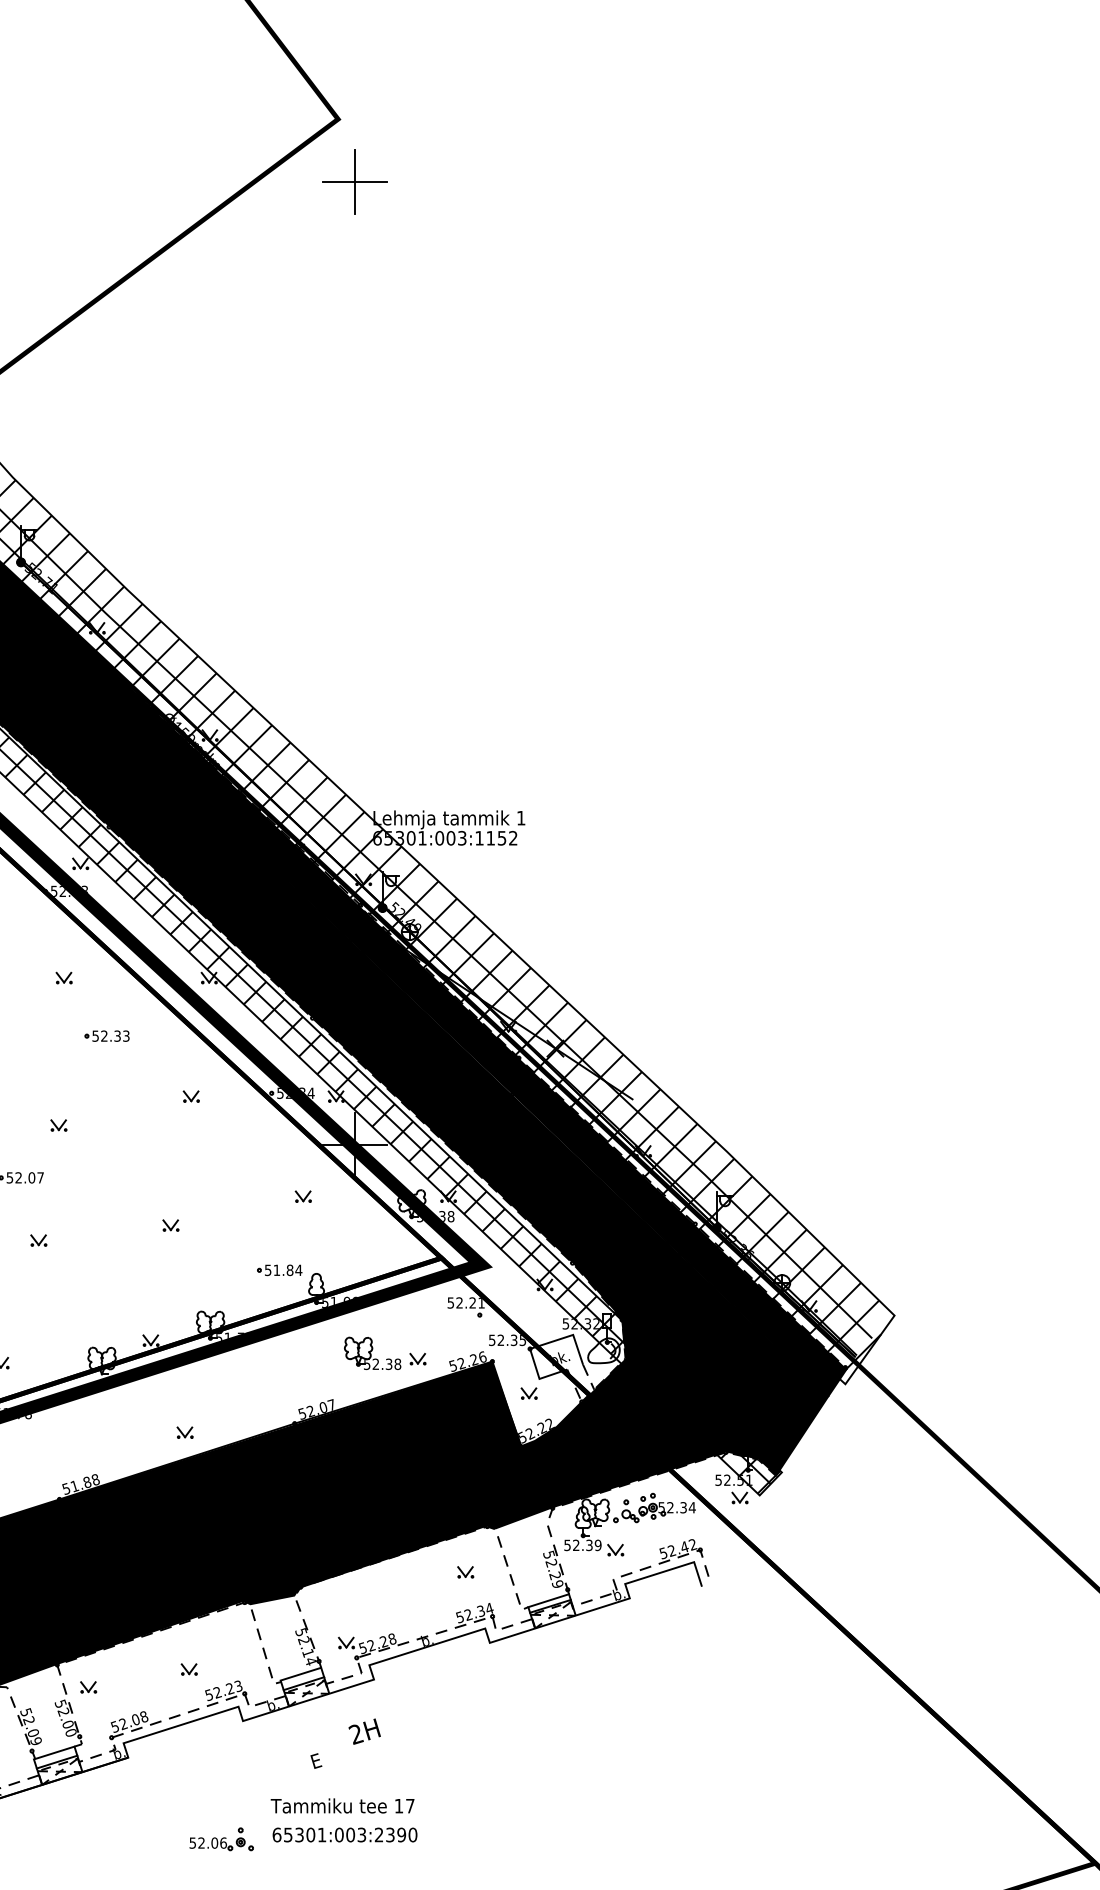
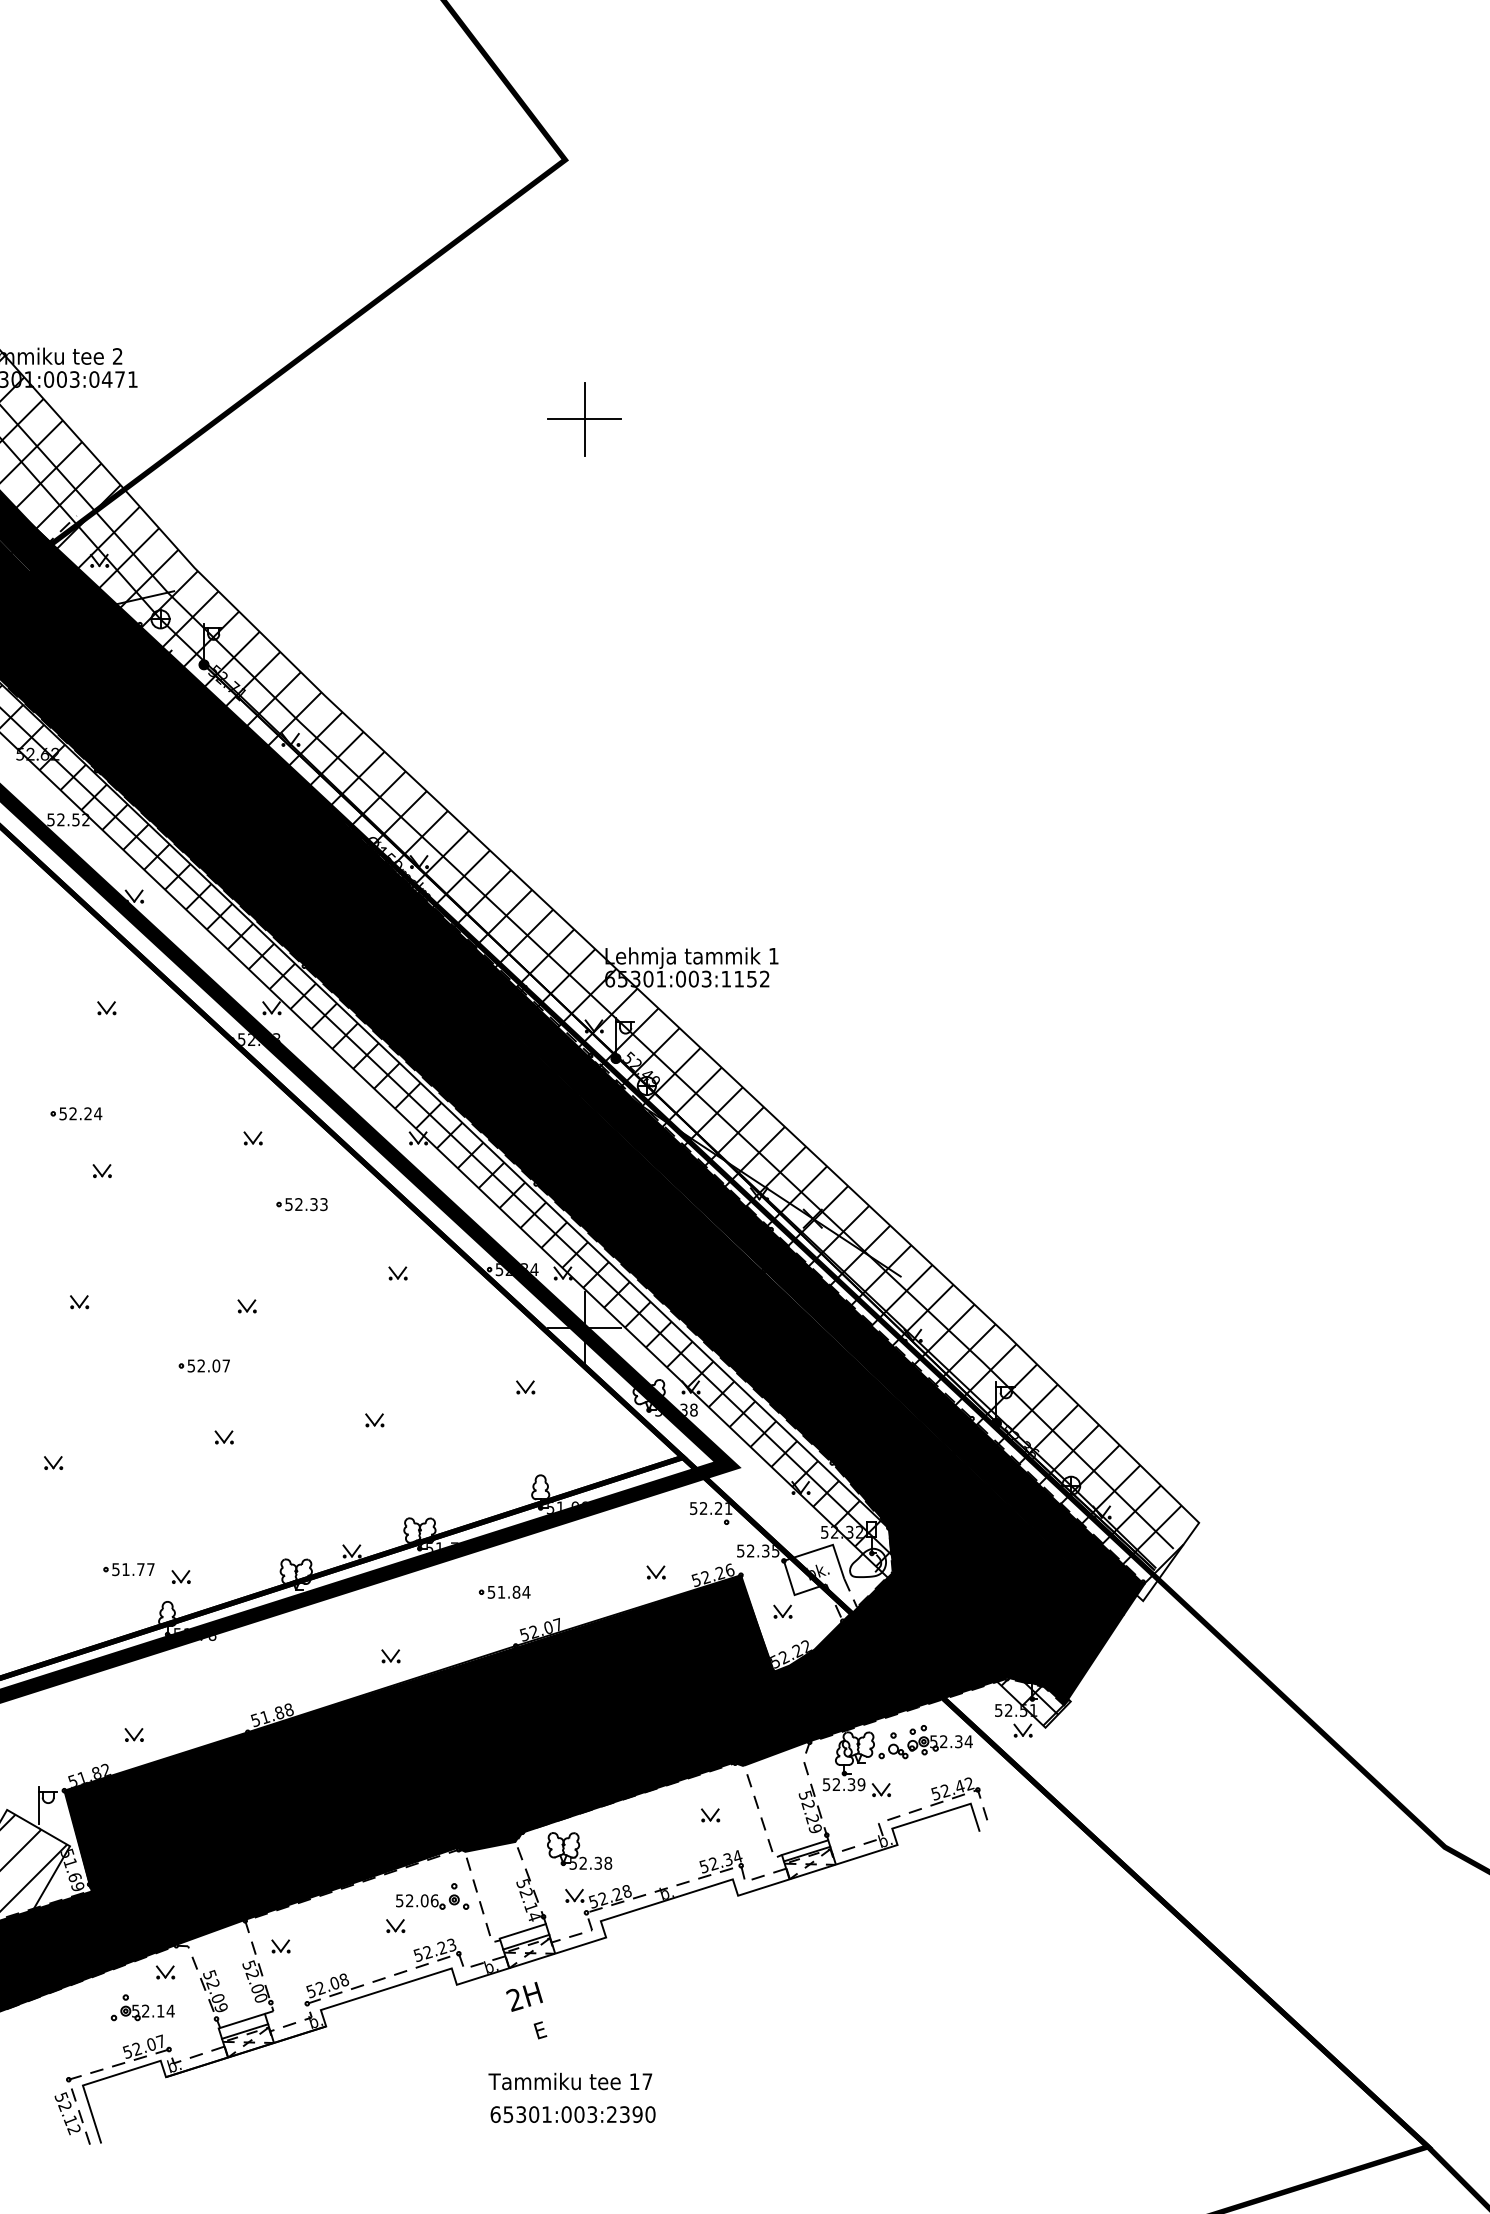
part: (355, 182) -> (584, 419), moved
part: (279, 1269) -> (504, 1591), moved
part: (372, 1353) -> (579, 1850), moved
text: (364, 1731) -> (524, 1996), moved
part: (221, 1839) -> (432, 1896), moved

